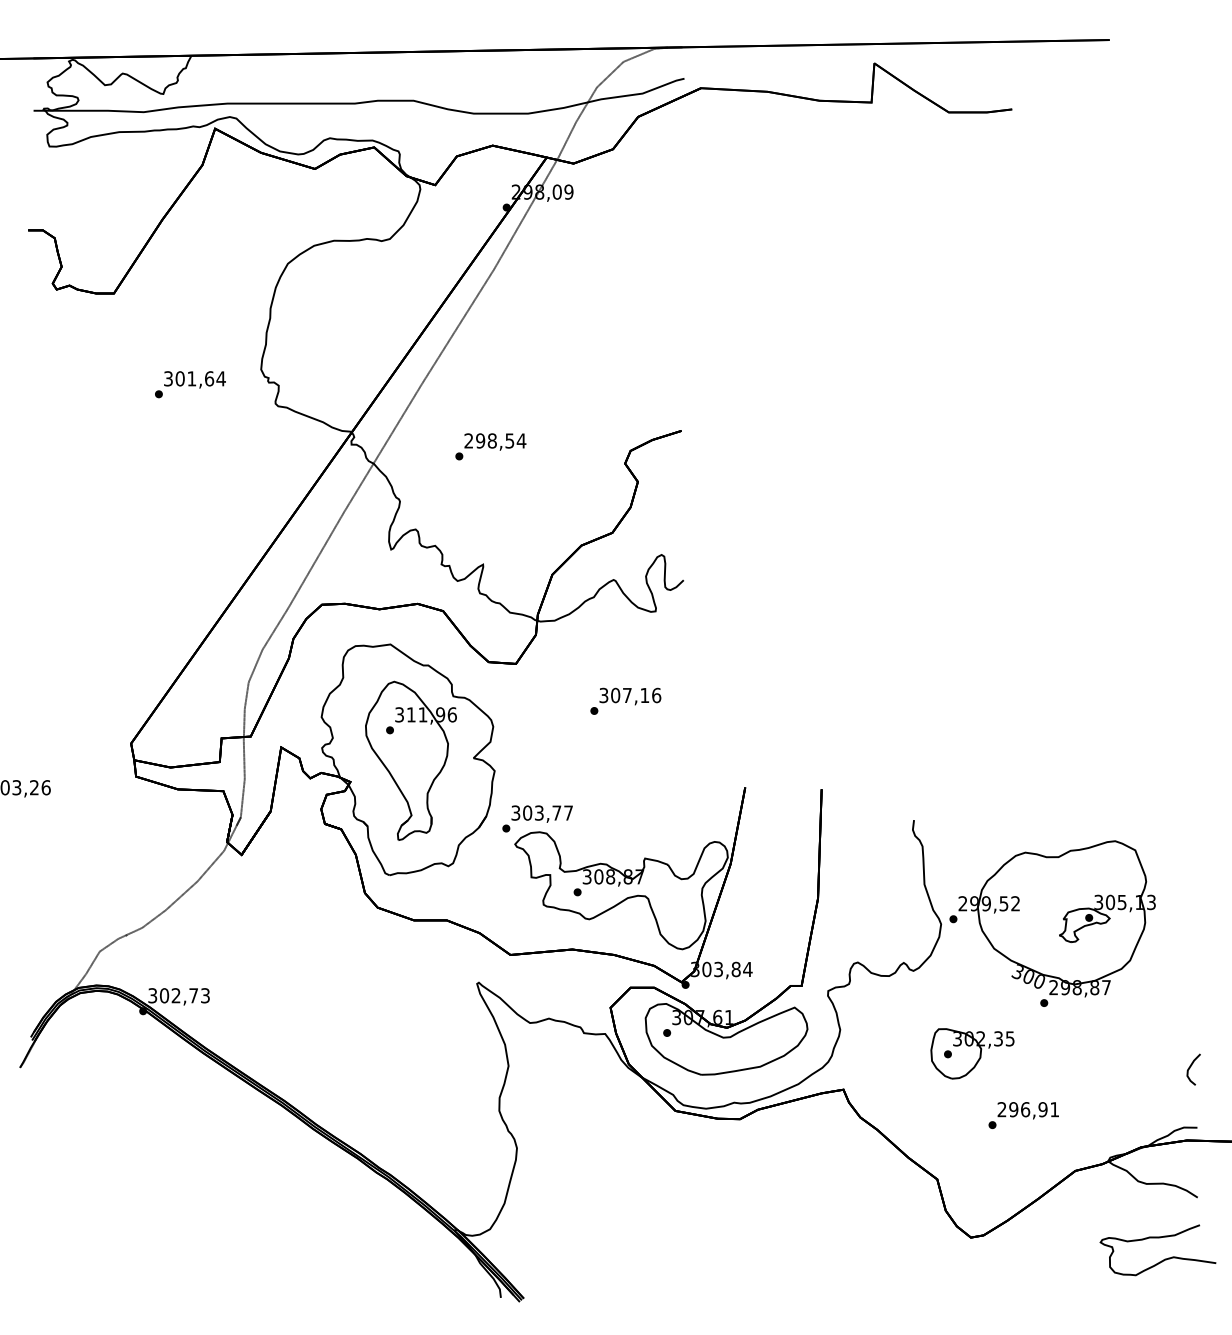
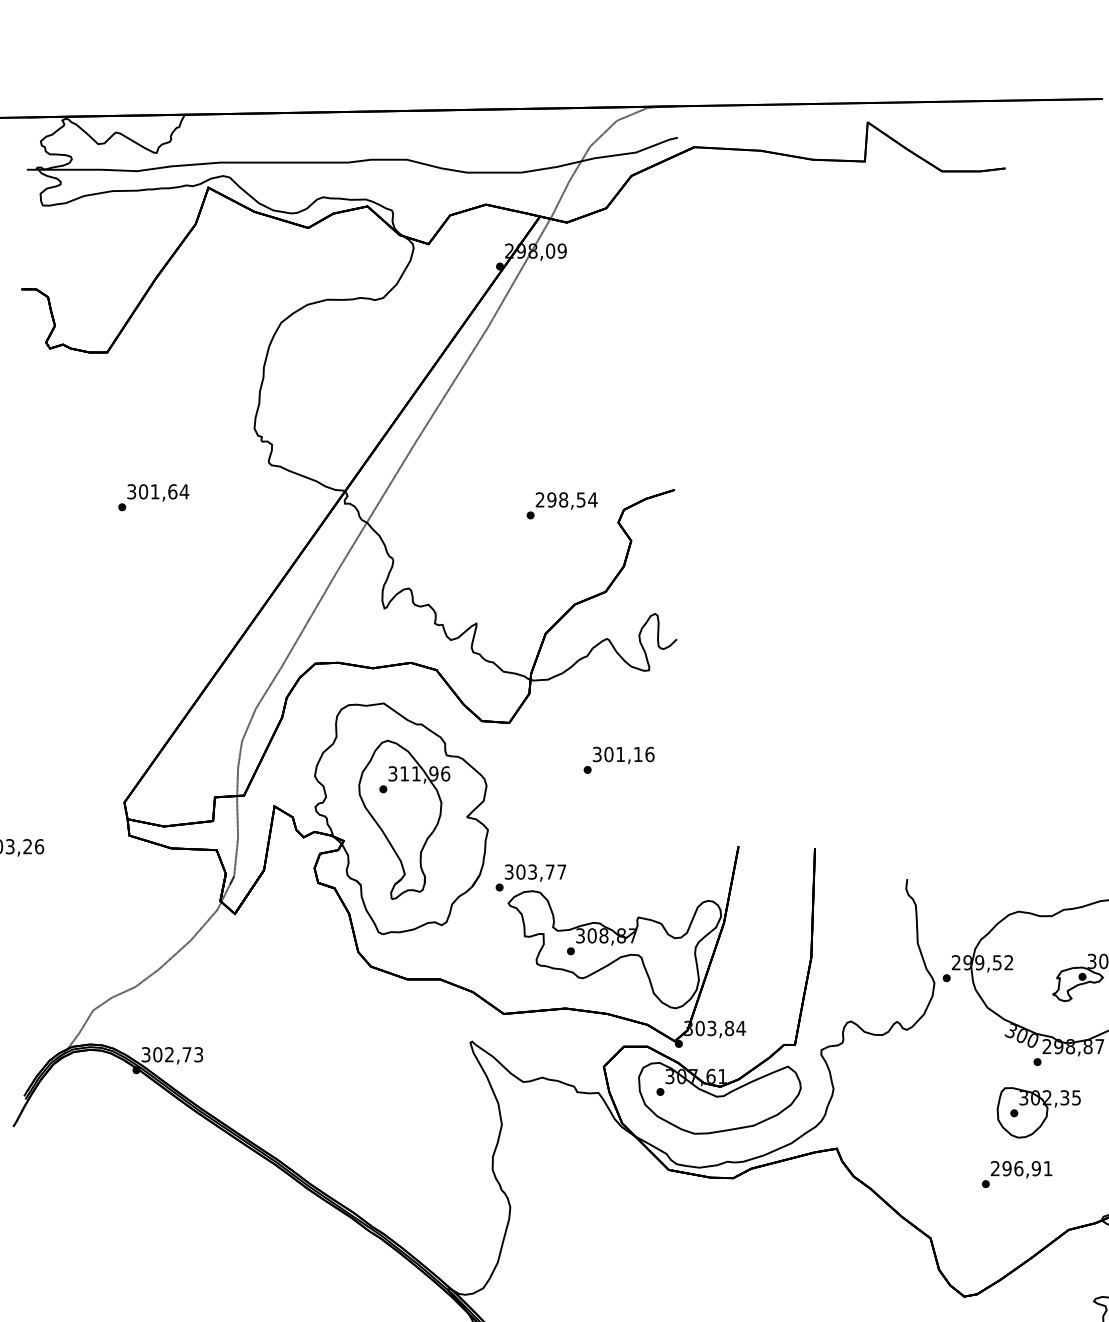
text: (190, 384) -> (153, 497), moved
text: (490, 446) -> (561, 505), moved
text: (627, 695) -> (620, 754), 307,16 -> 301,16
part: (972, 1053) -> (1038, 1112), moved

